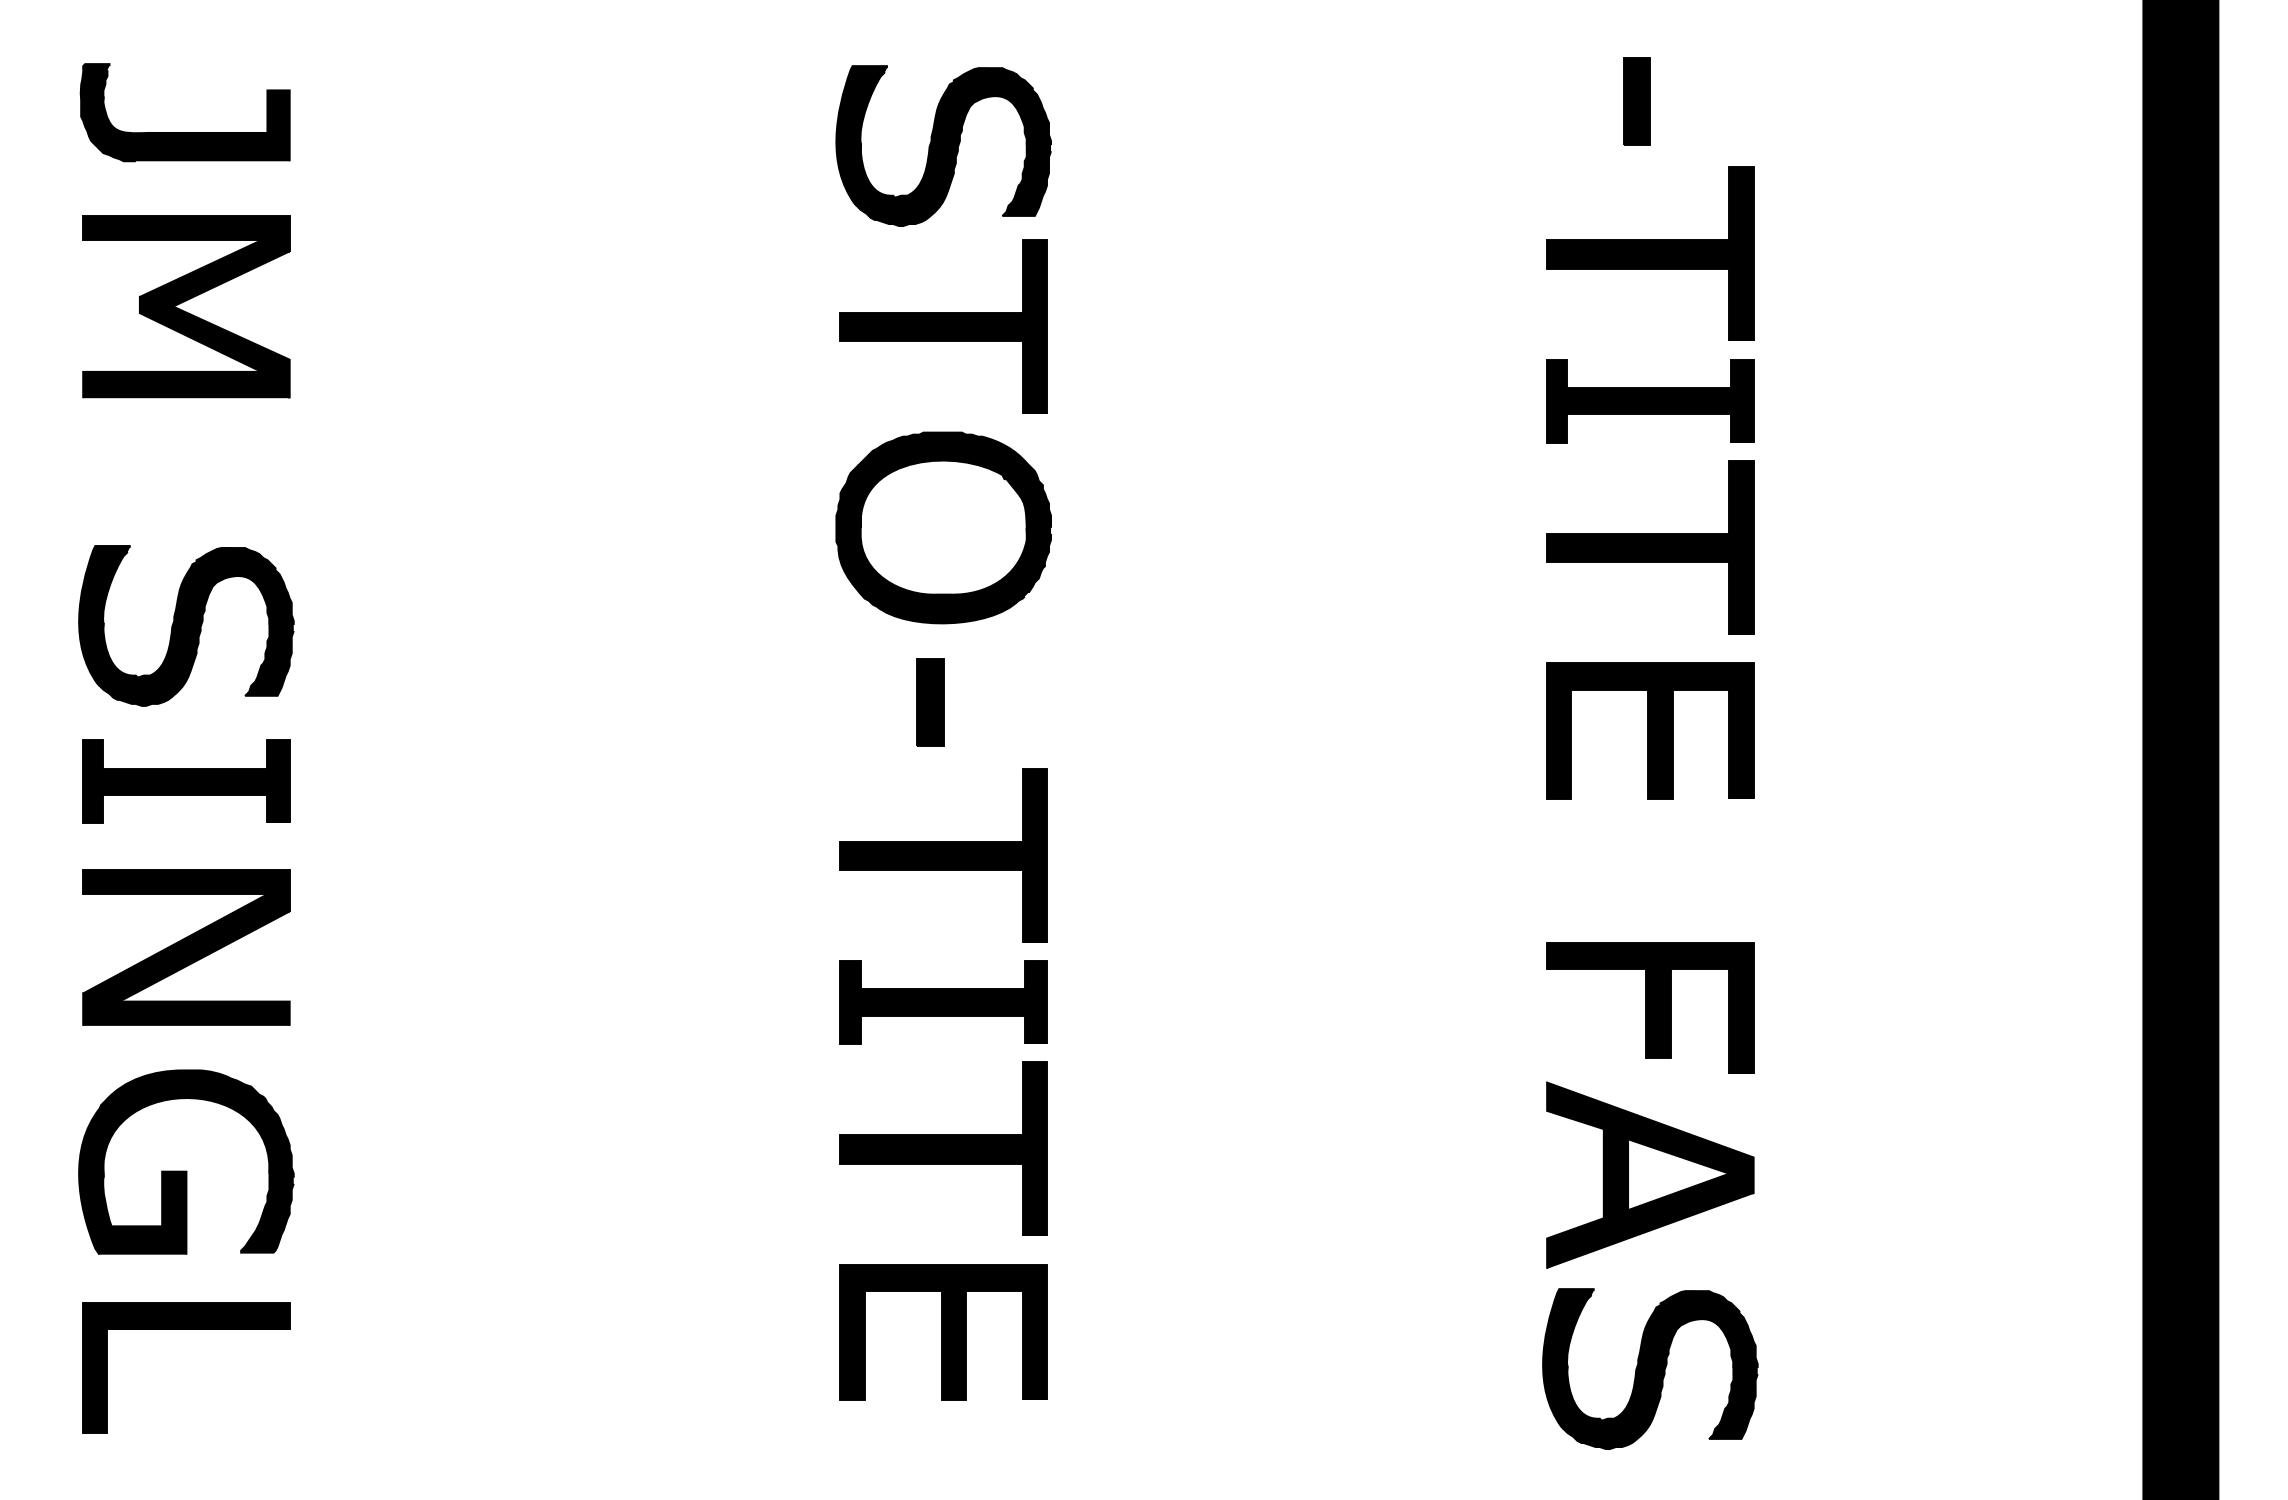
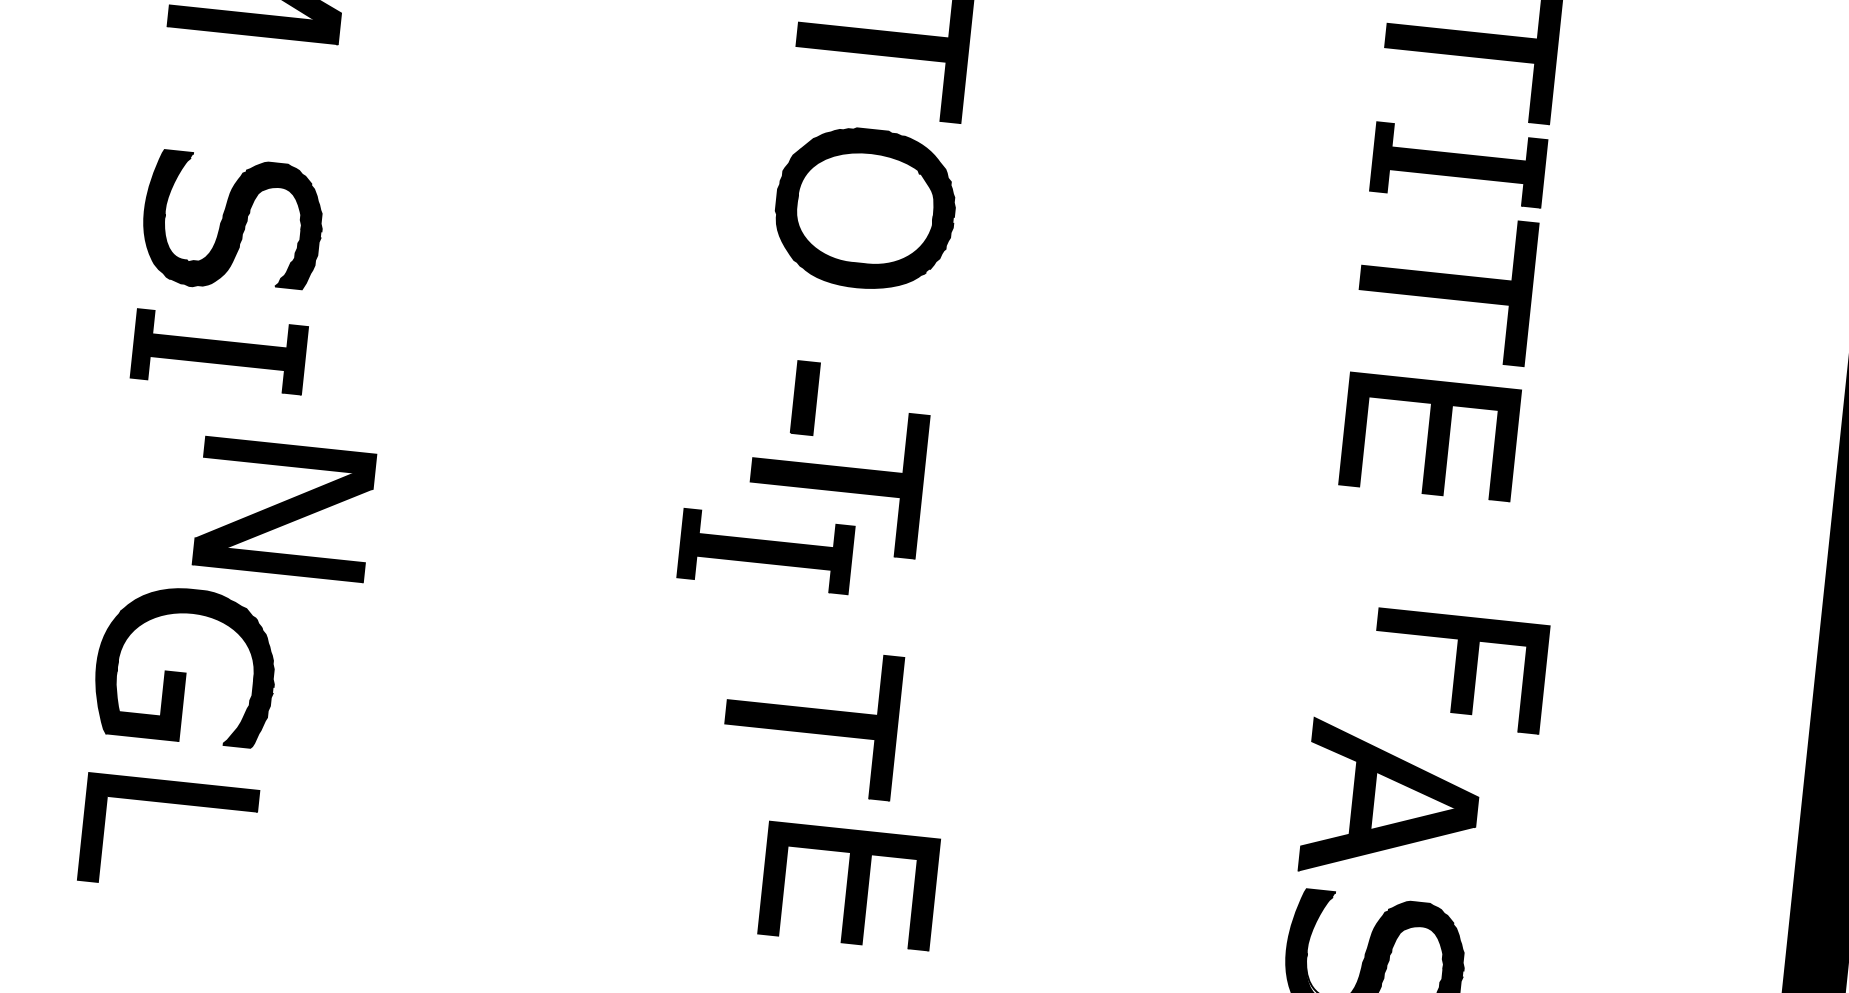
part: (930, 702) -> (805, 397), moved
part: (186, 947) -> (284, 509), moved
part: (943, 1002) -> (765, 551), moved
part: (1650, 1007) -> (1459, 670), moved
part: (943, 1332) -> (848, 886), moved

